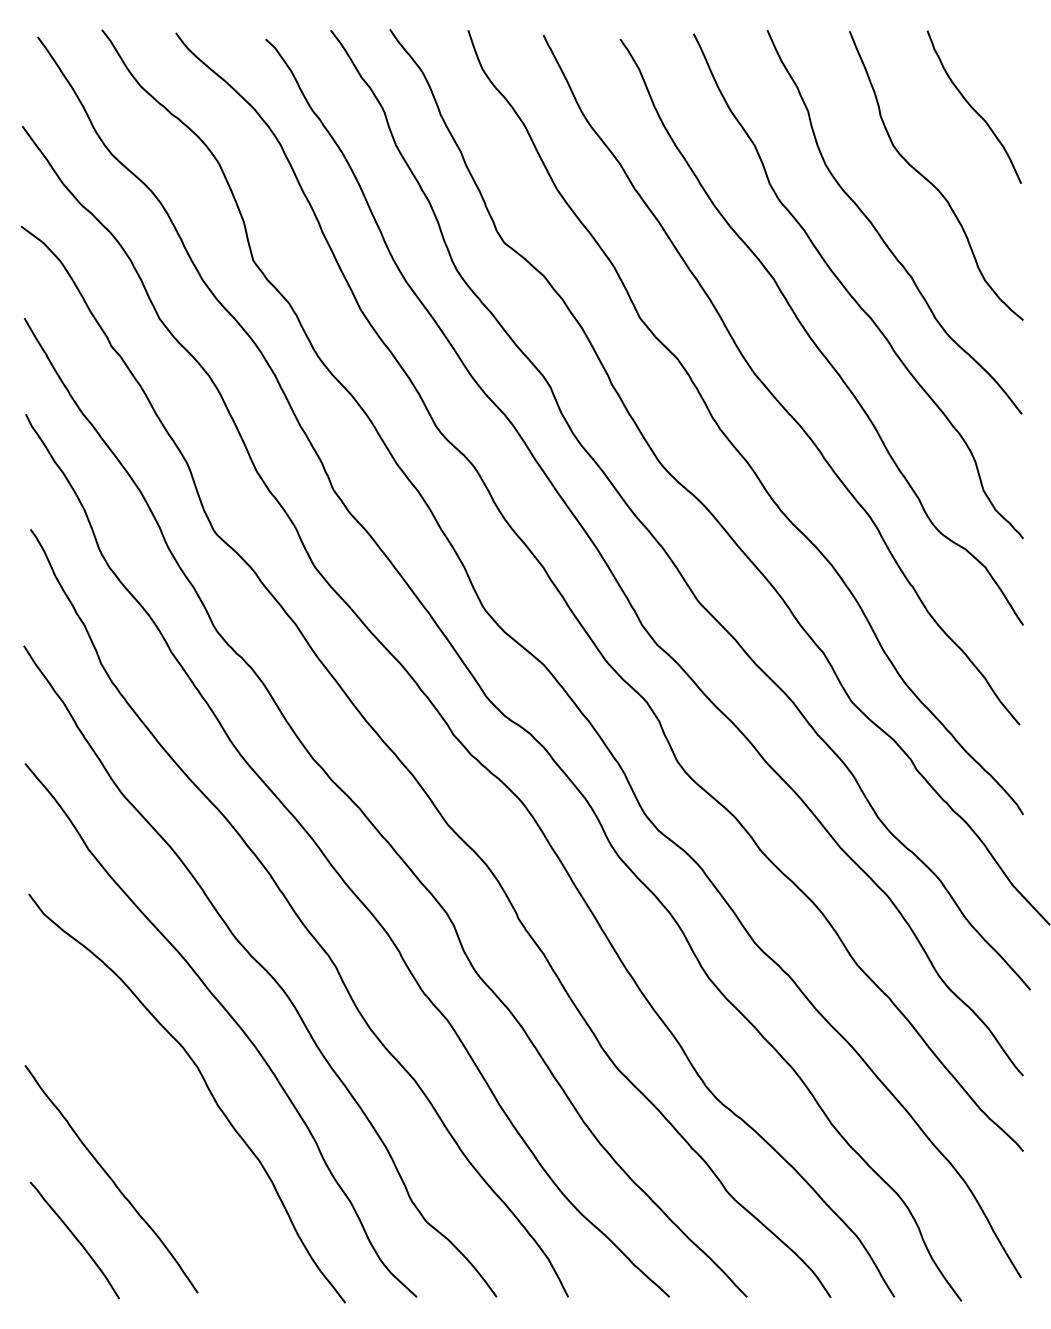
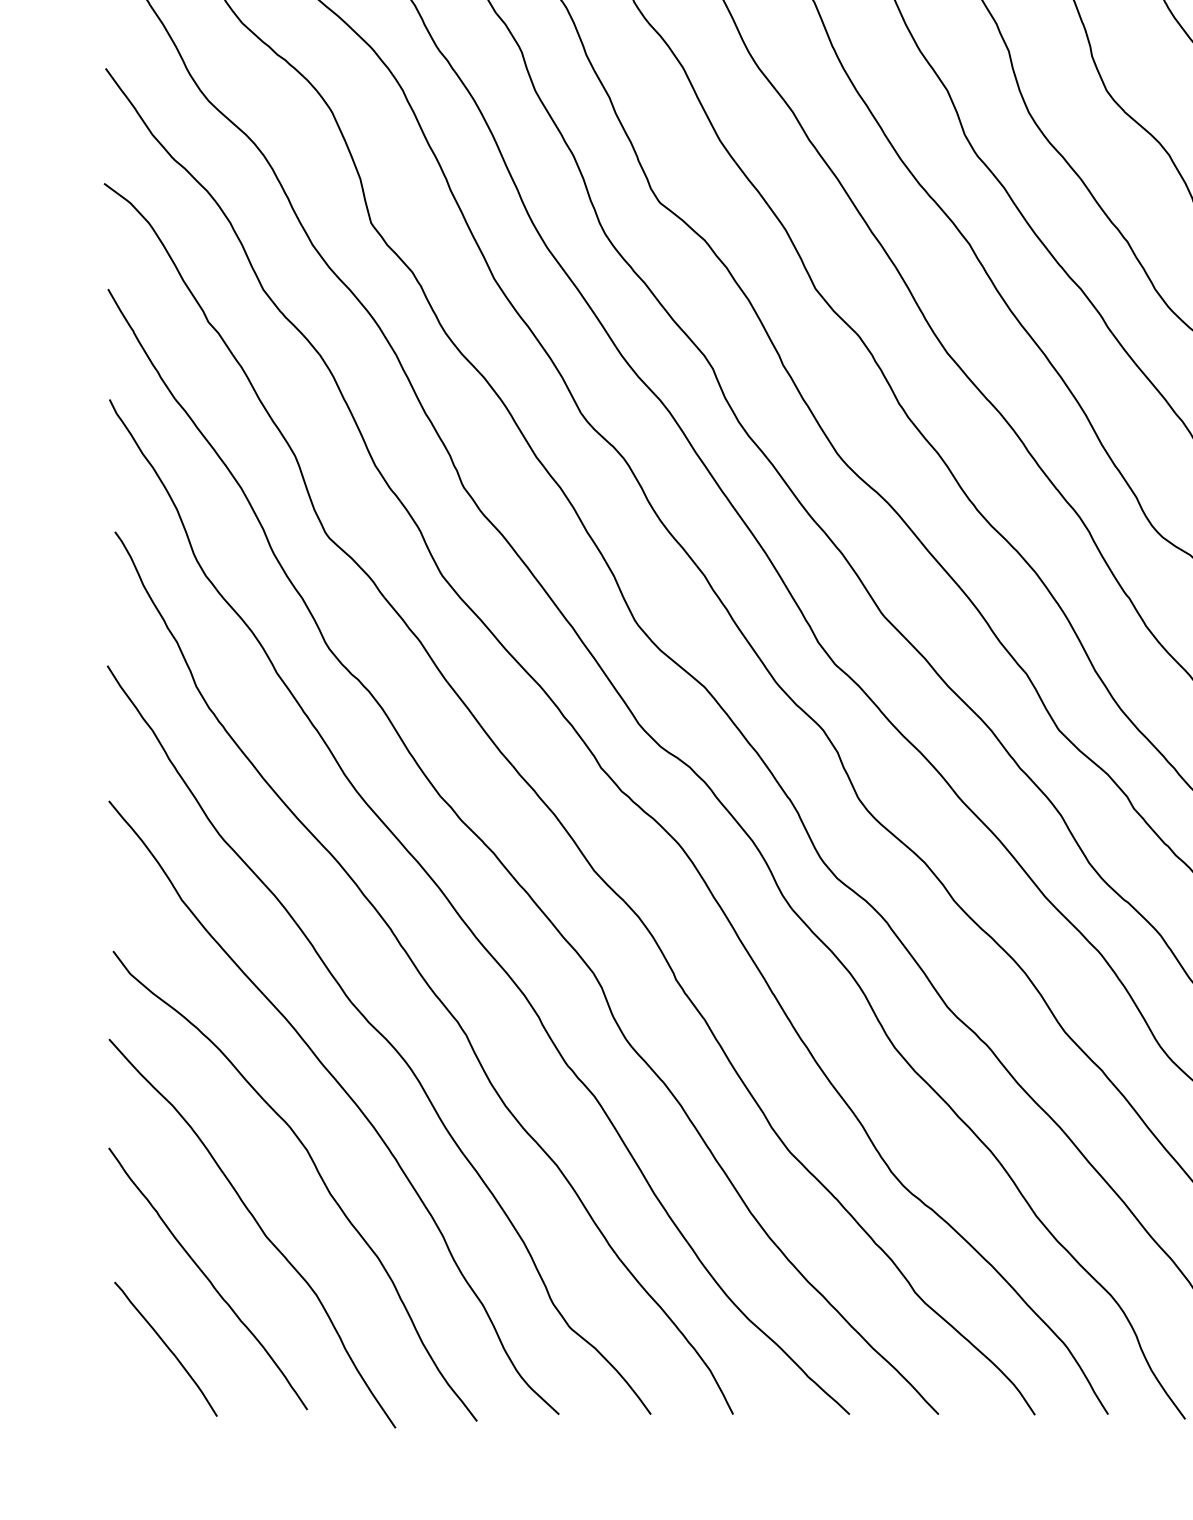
curve: (155, 1134) -> (258, 1227), added

